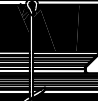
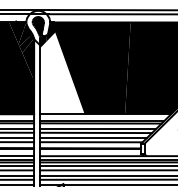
fill: (44, 30) -> (62, 72), removed

